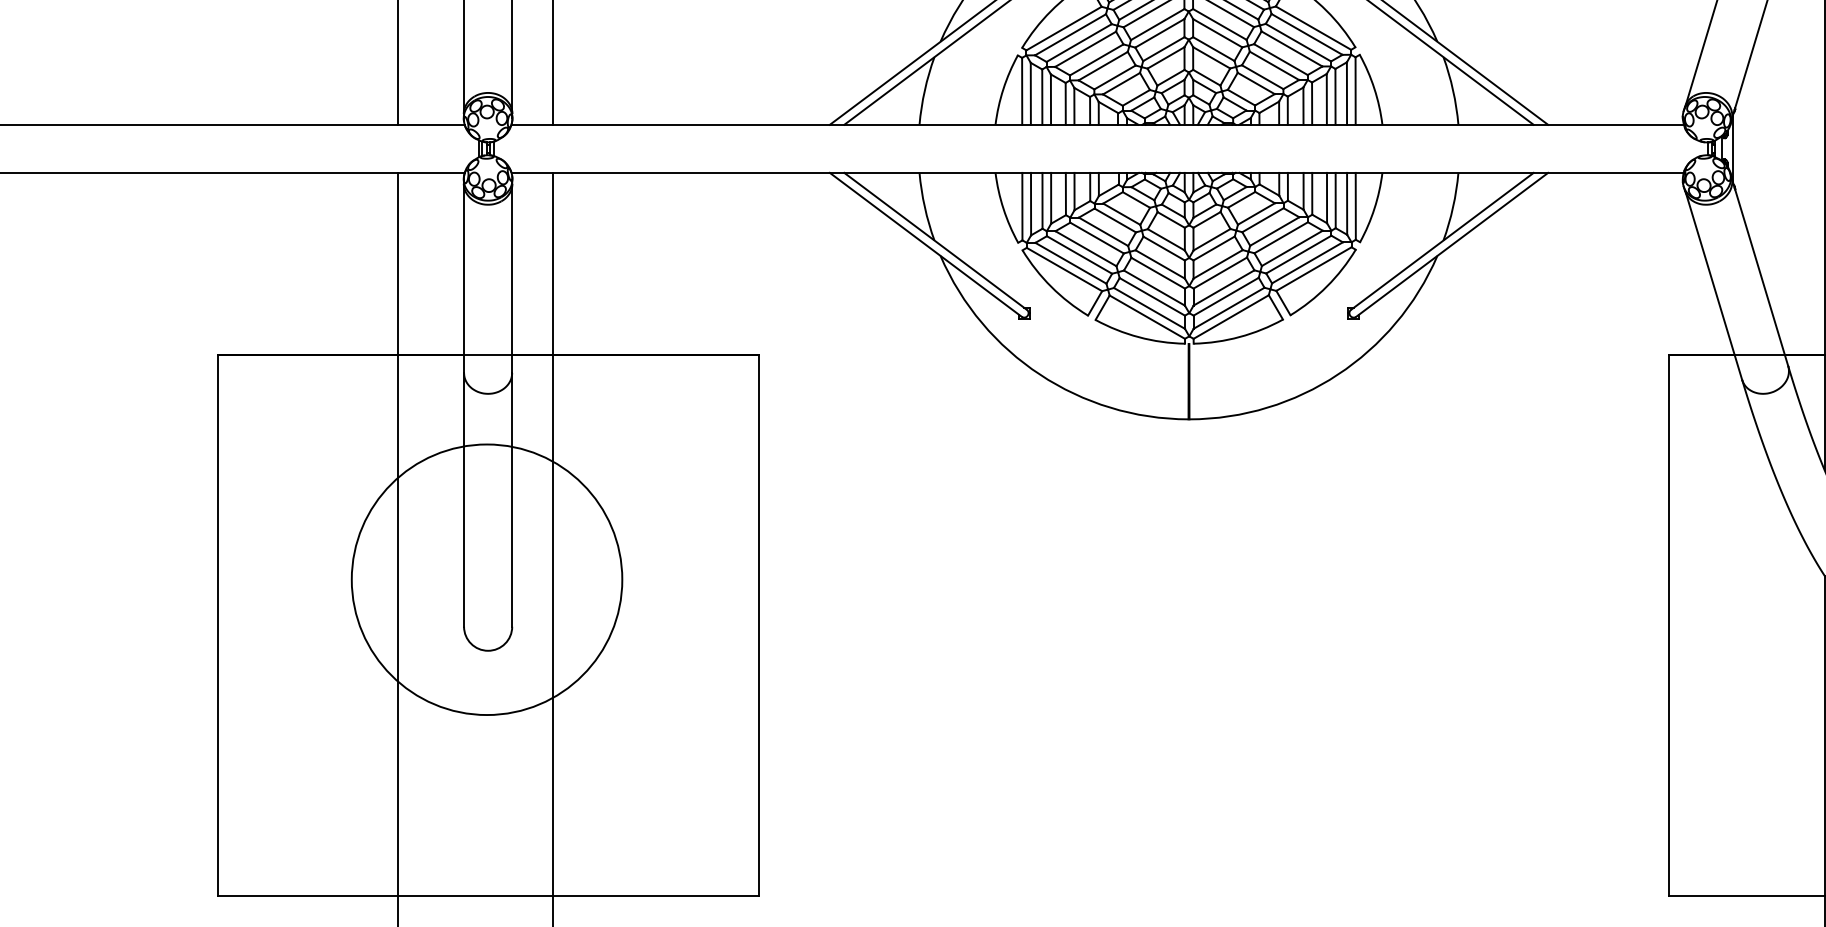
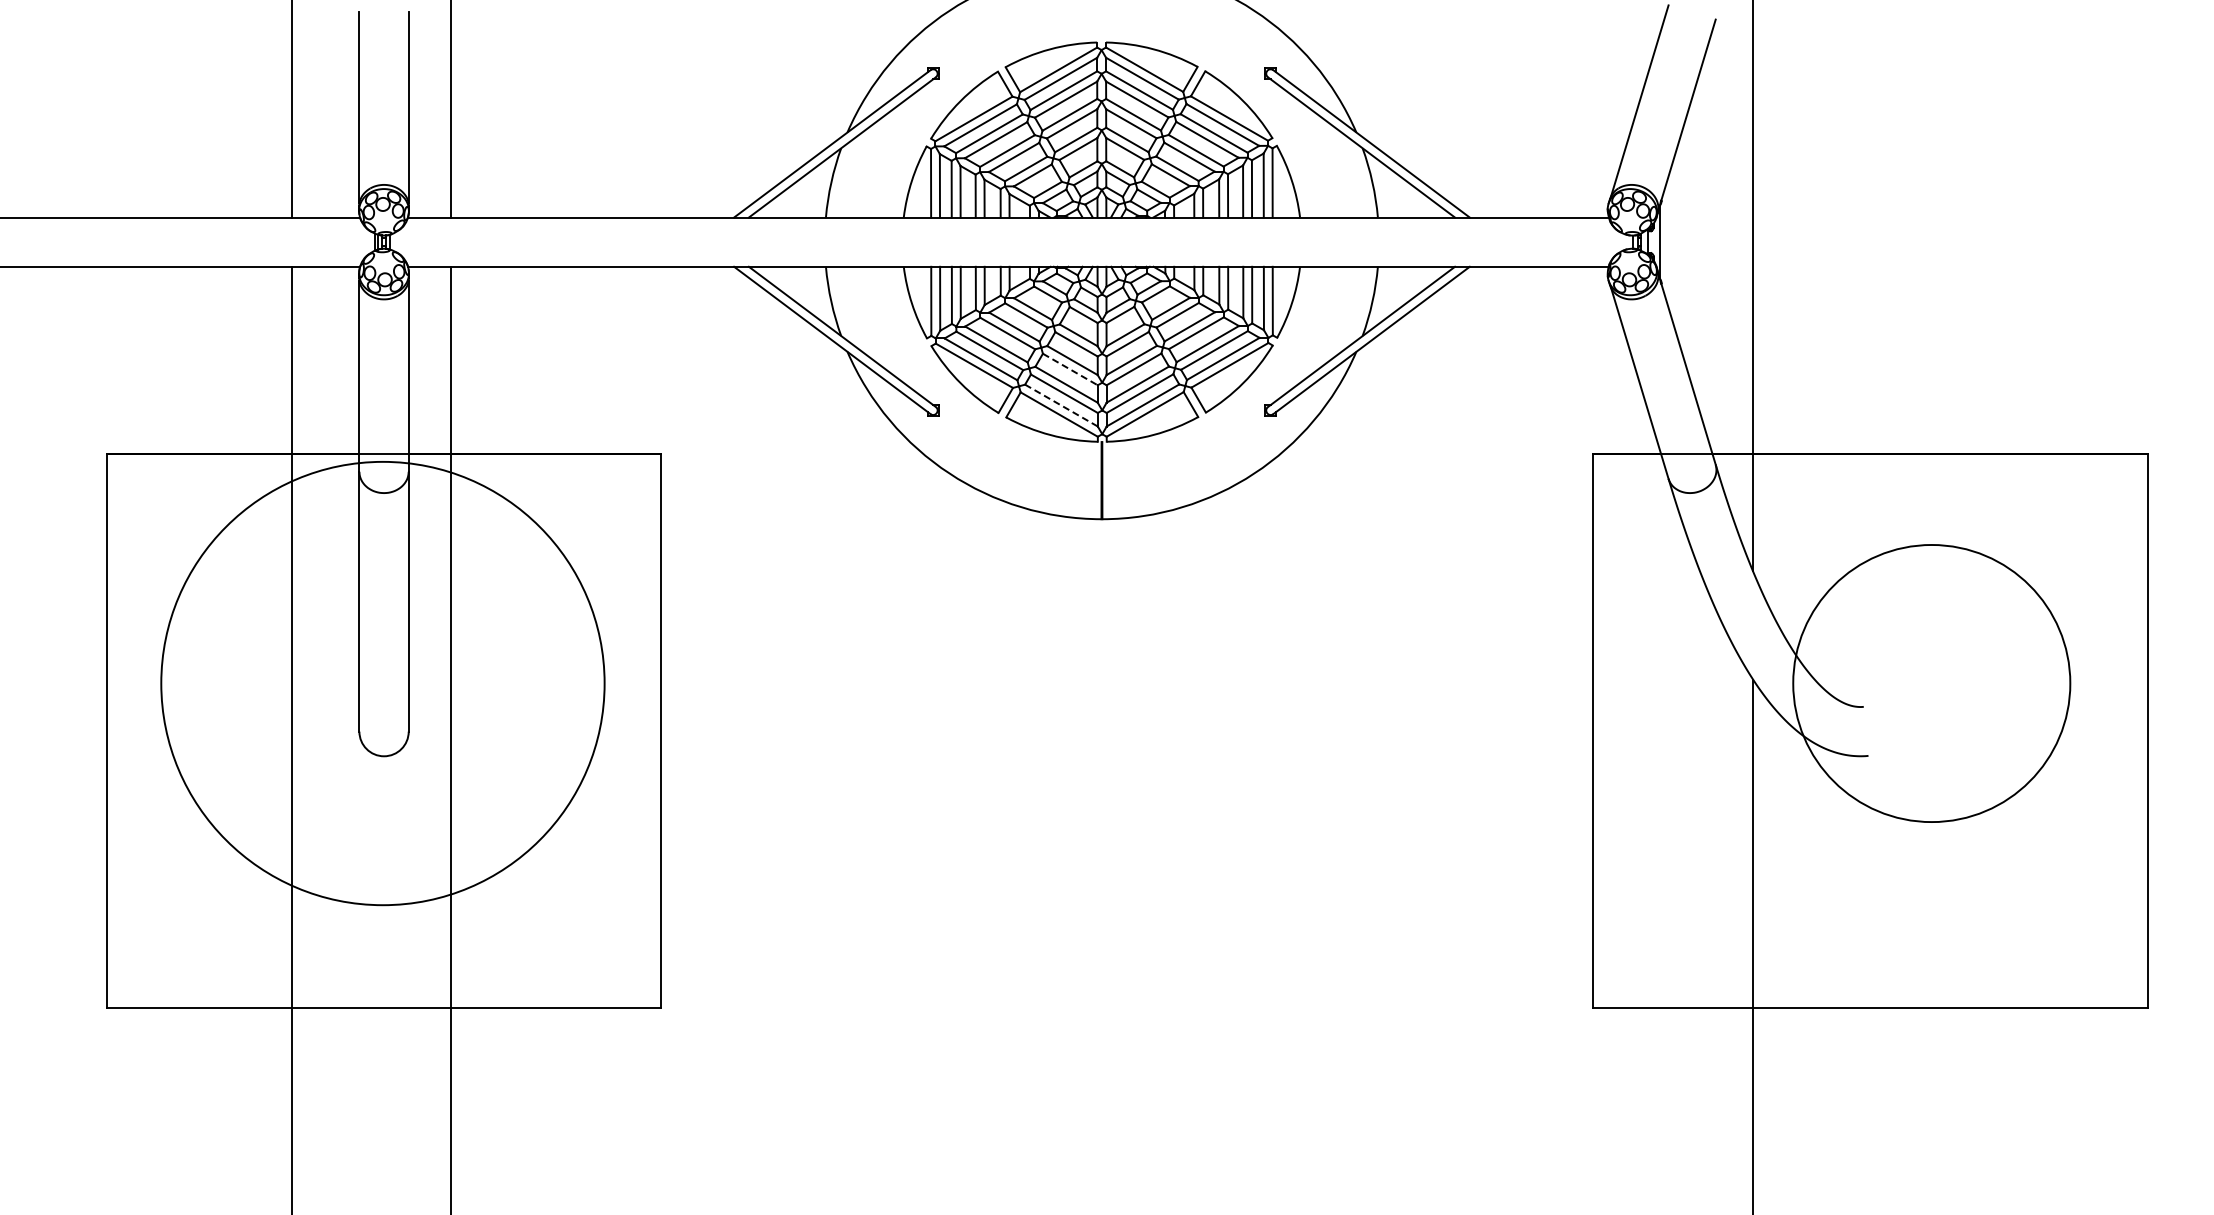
line: (1158, 273) -> (1070, 369), solid -> dashed
line: (1149, 308) -> (1061, 405), solid -> dashed
circle: (486, 579) -> (382, 683), size x1.6

